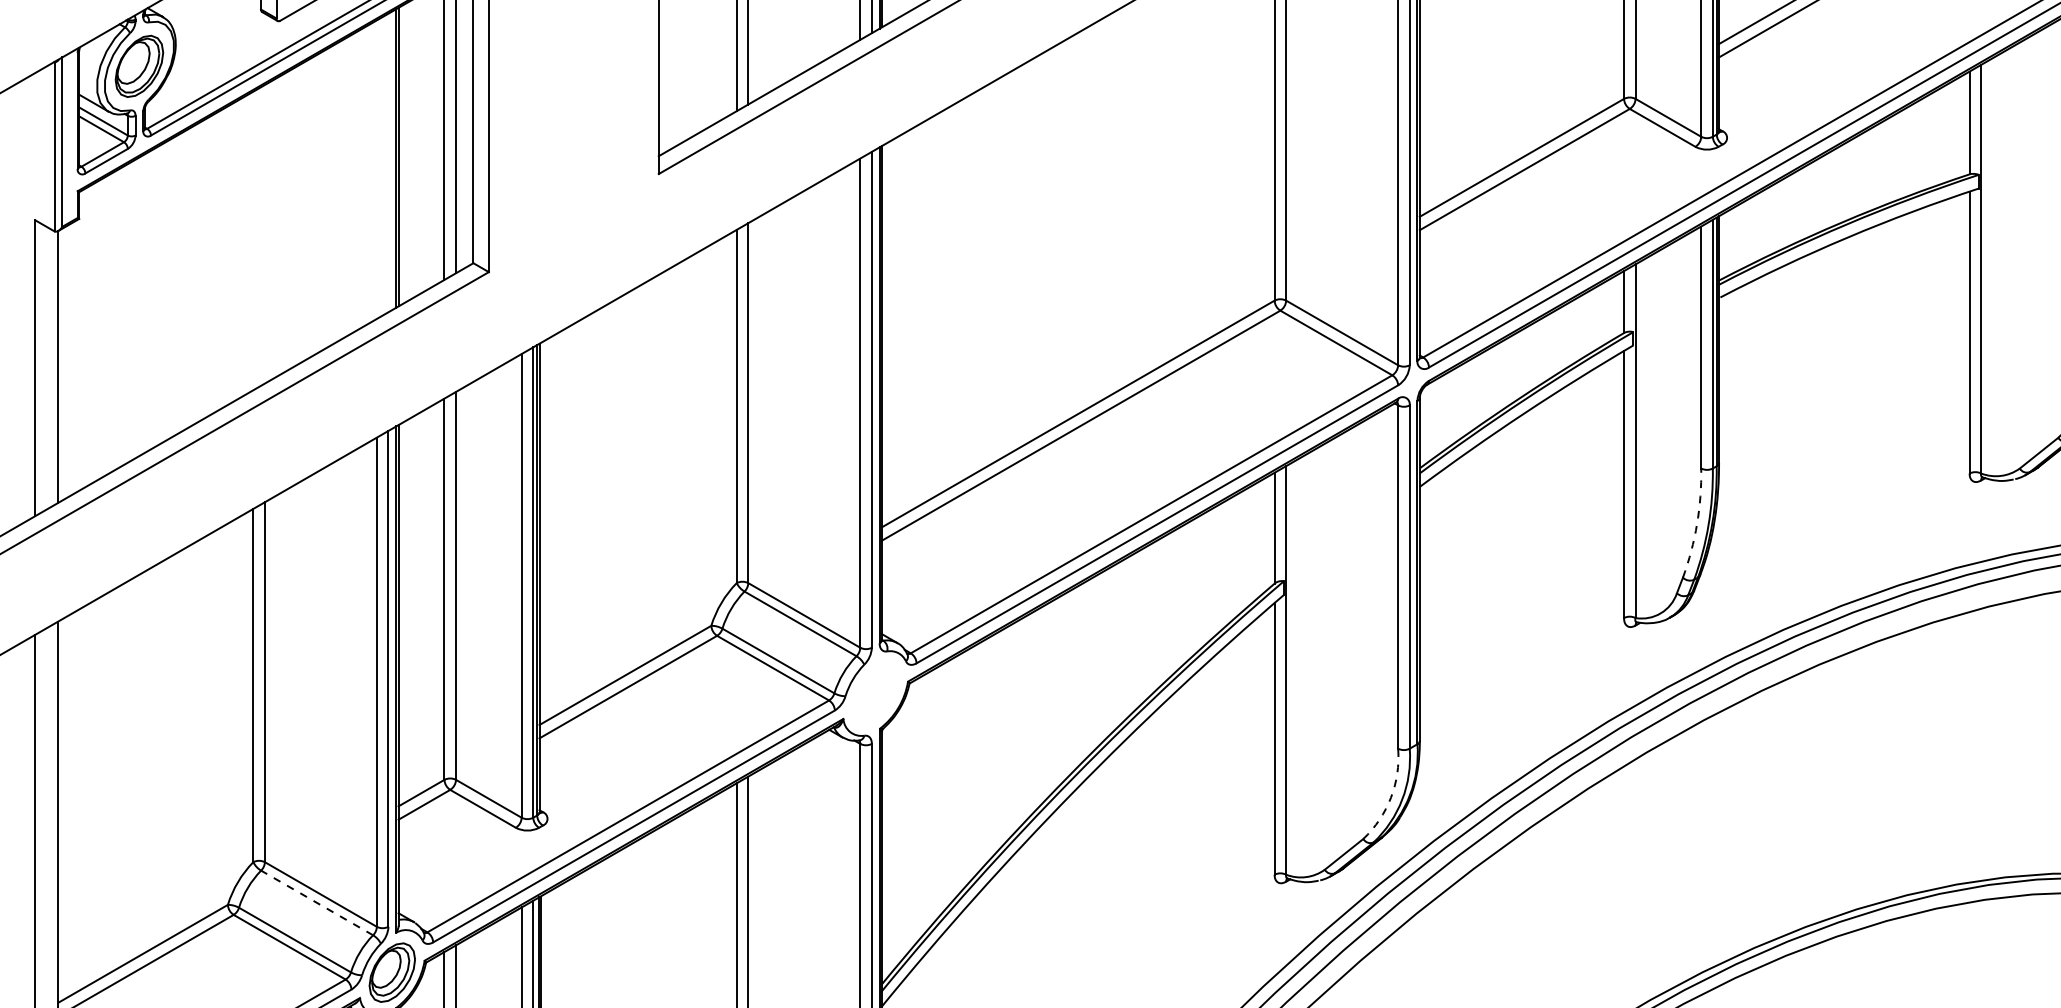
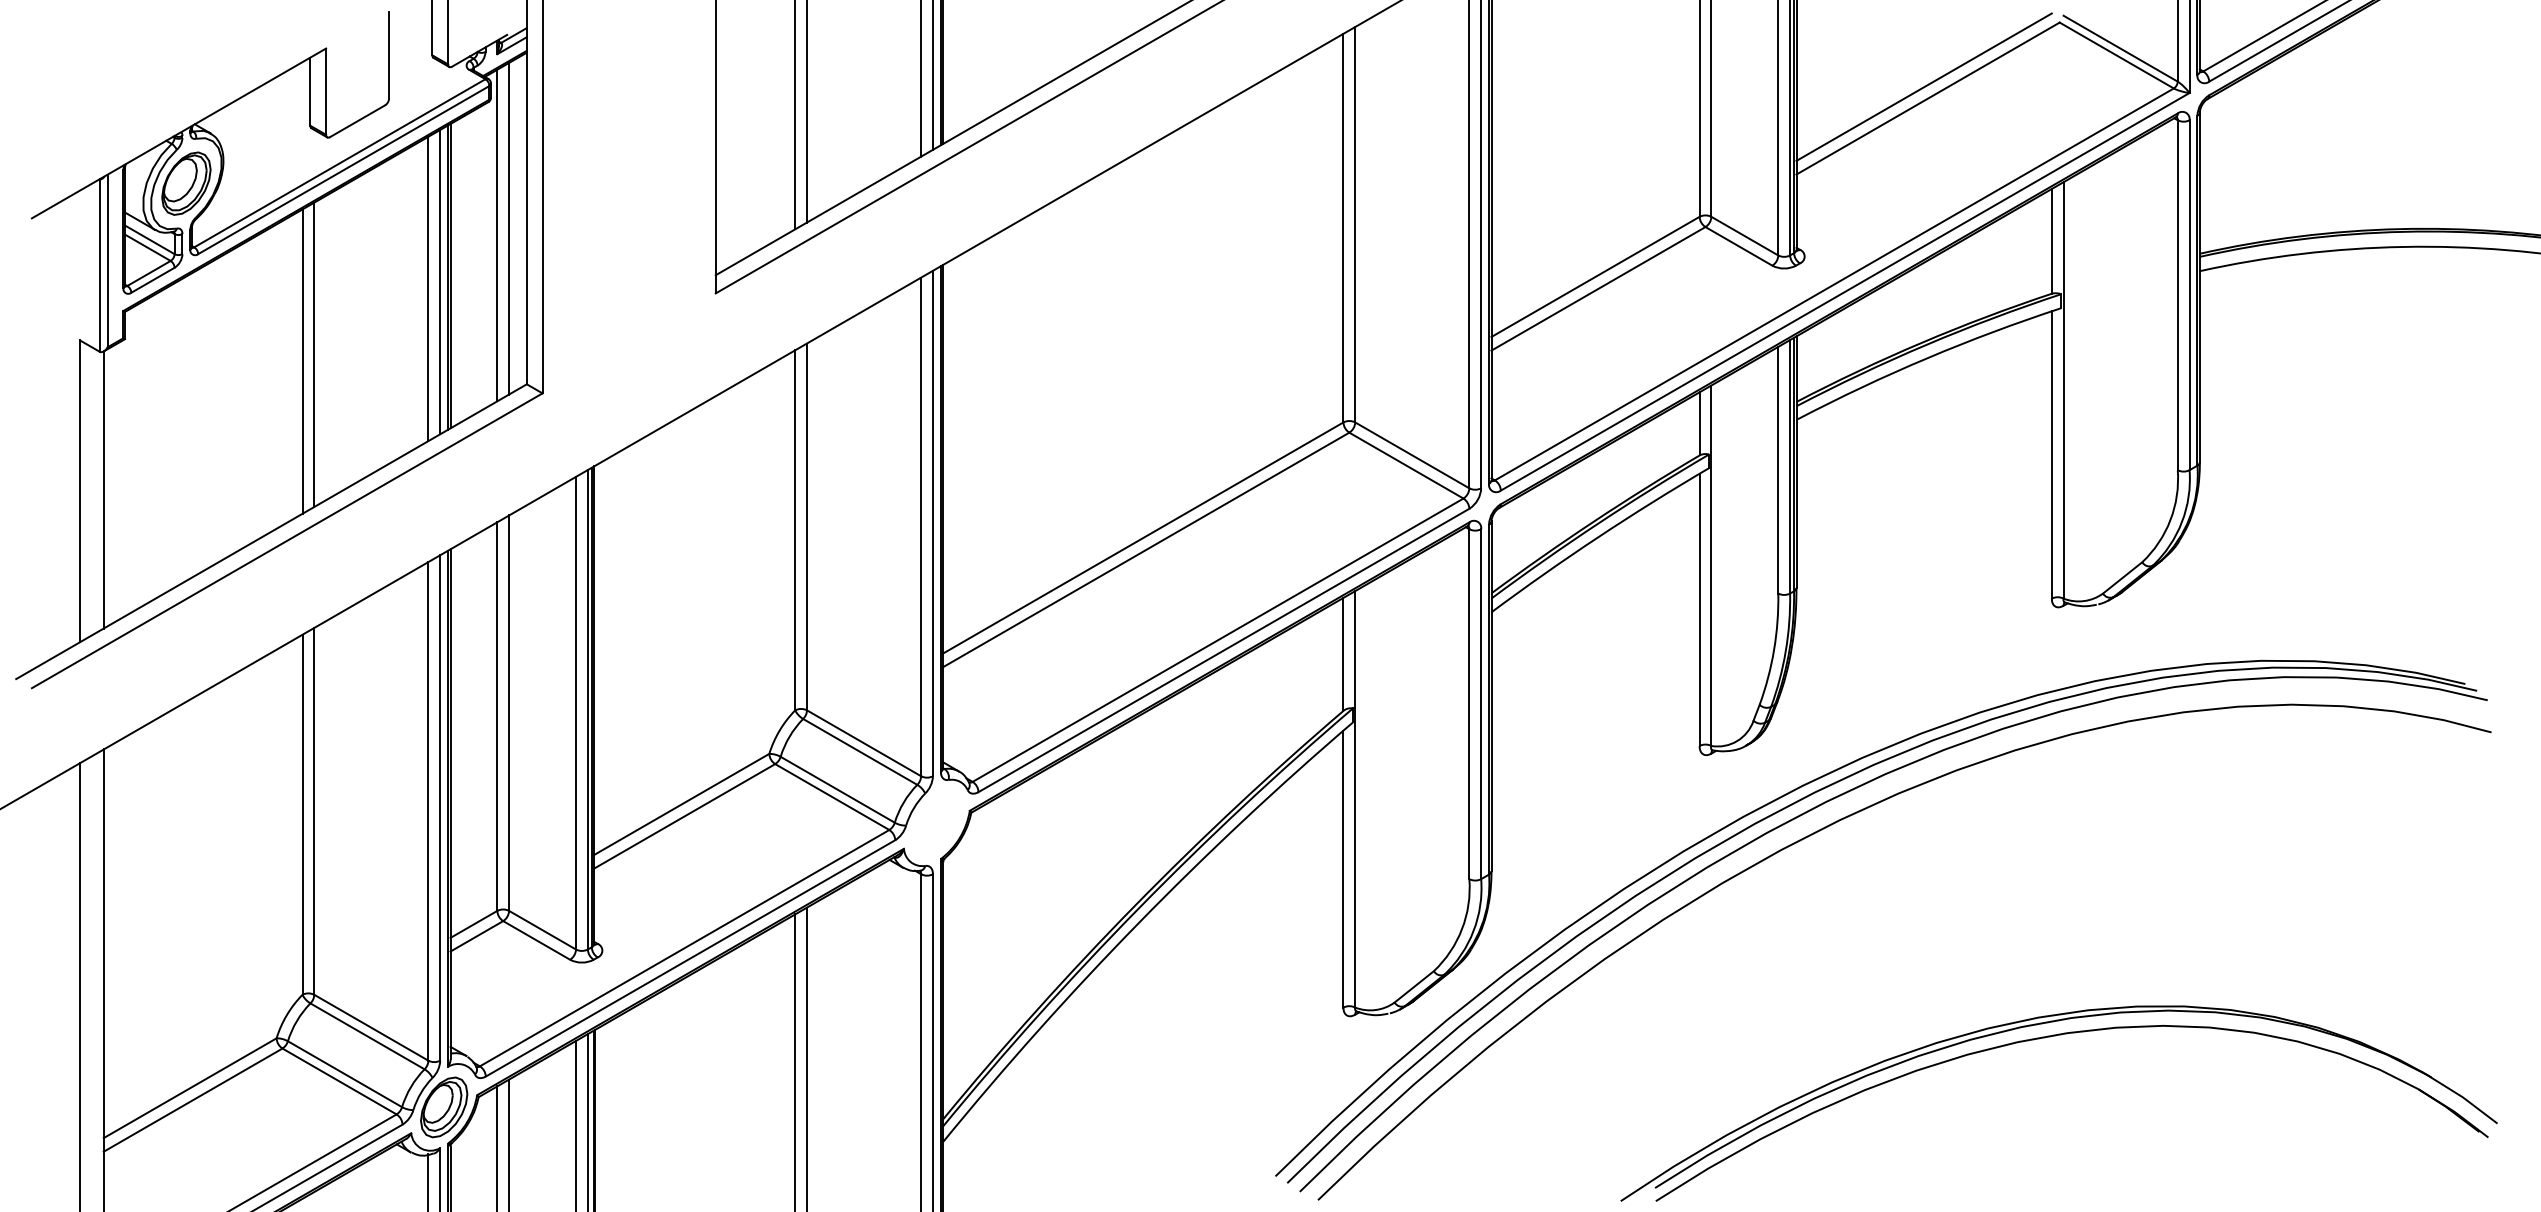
line: (388, 162) -> (440, 281), added
line: (376, 169) -> (428, 288), added
line: (265, 233) -> (314, 354), added
line: (253, 240) -> (302, 361), added
arc: (1697, 524) -> (1774, 650), dashed -> solid
arc: (1391, 798) -> (1462, 929), dashed -> solid
line: (317, 903) -> (367, 1036), dashed -> solid

